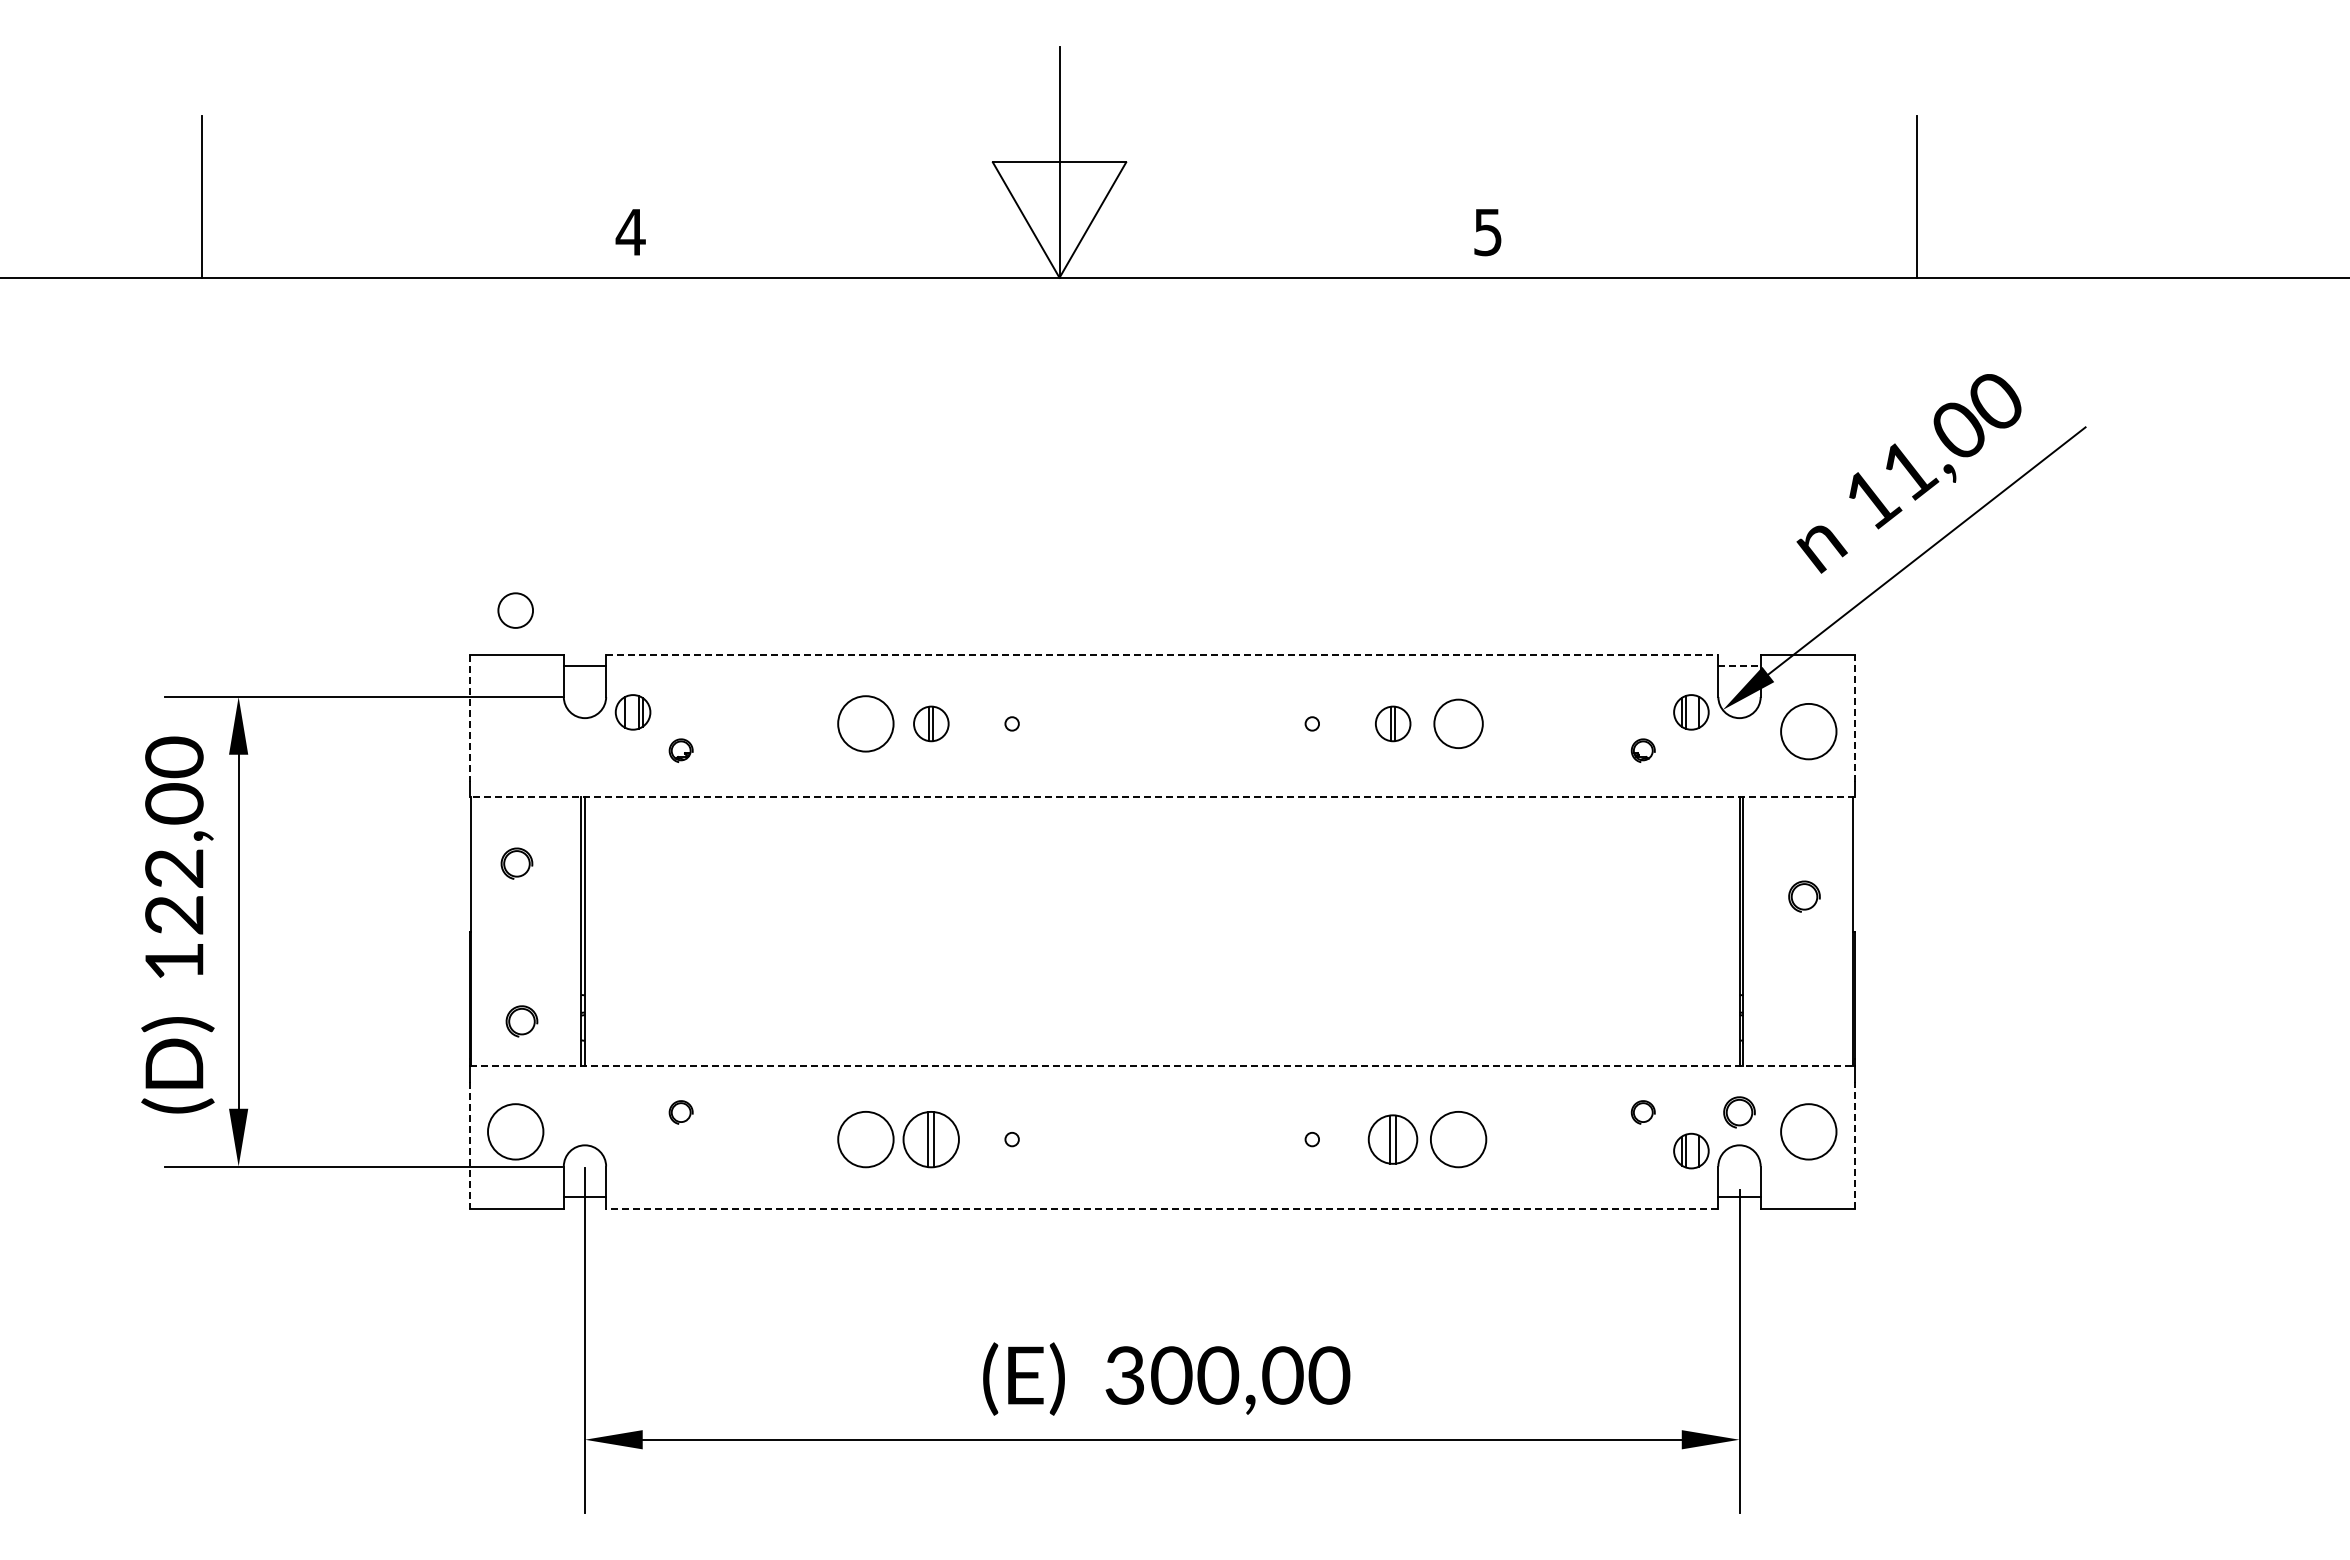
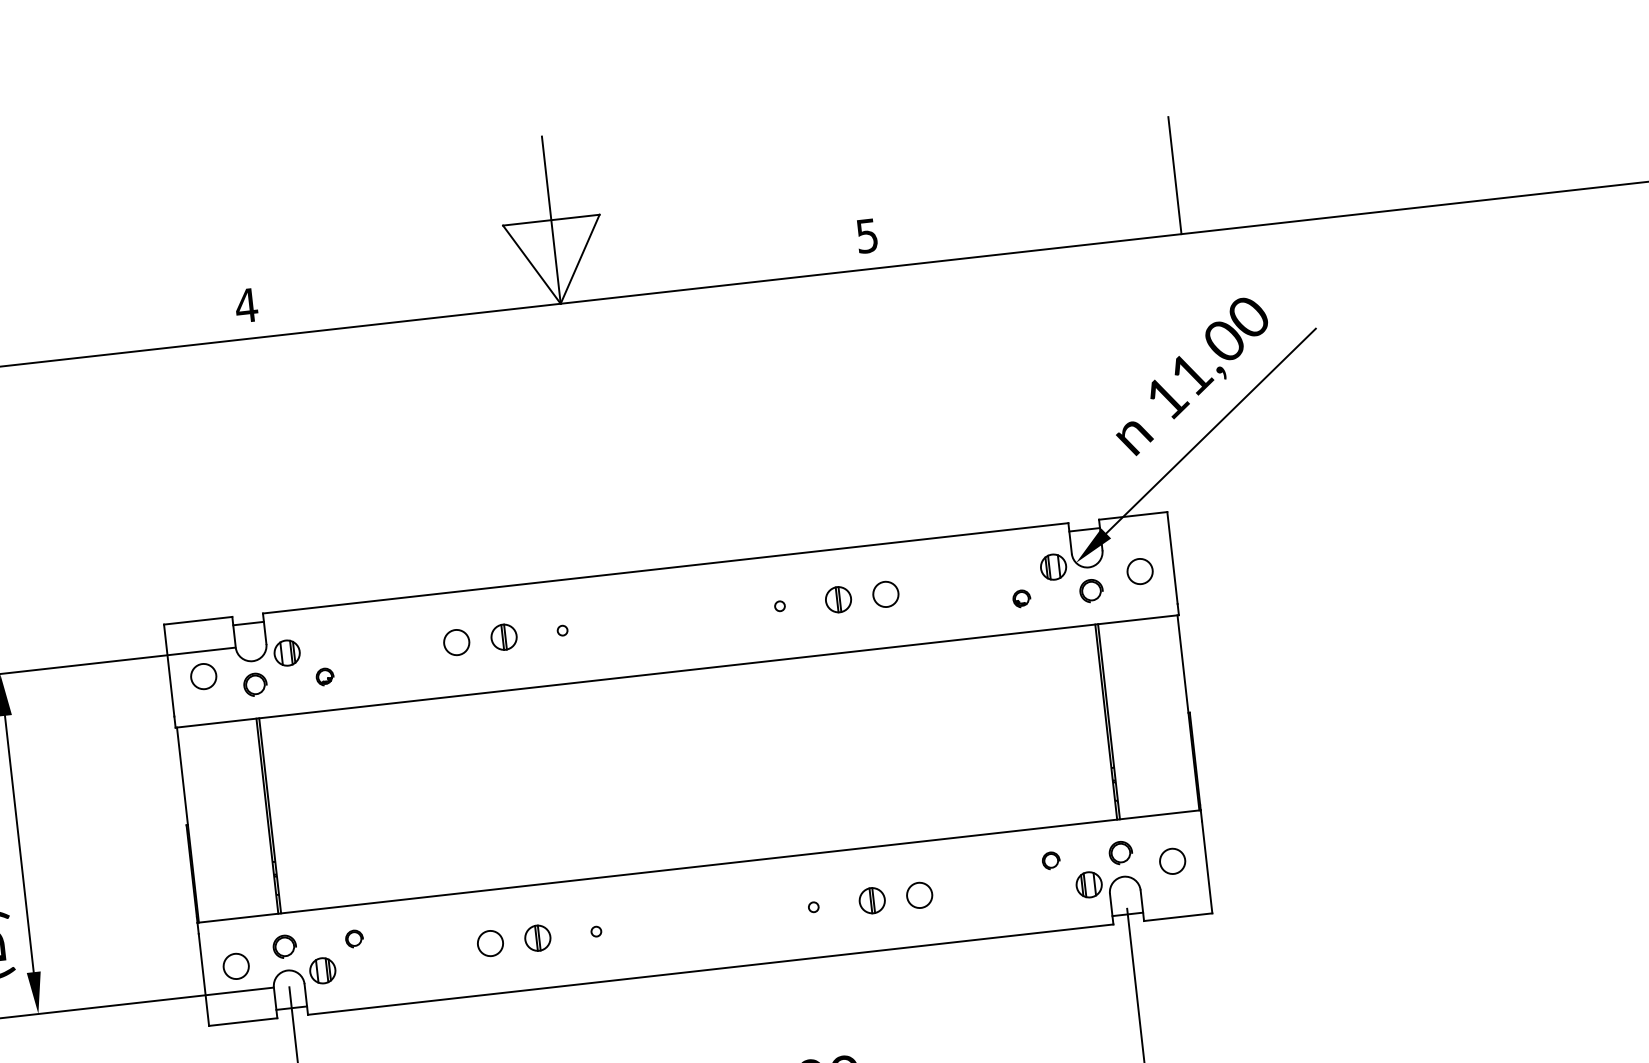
circle: (515, 610) -> (203, 676), moved
line: (1162, 654) -> (665, 568), dashed -> solid
line: (1740, 666) -> (1085, 529), dashed -> solid
line: (1854, 717) -> (1172, 557), dashed -> solid
line: (469, 718) -> (169, 670), dashed -> solid
circle: (865, 723) -> (456, 642), size x0.62
circle: (1458, 723) -> (885, 594), size x0.71
circle: (1808, 731) -> (1139, 571), size x0.62
line: (1162, 797) -> (677, 671), dashed -> solid
part: (516, 863) -> (255, 684), moved
part: (1804, 896) -> (1091, 590), moved
part: (521, 1021) -> (284, 946), moved
line: (1162, 1066) -> (699, 866), dashed -> solid
circle: (515, 1131) -> (236, 966), size x0.62
circle: (1808, 1131) -> (1172, 861), size x0.62
circle: (865, 1139) -> (490, 943), size x0.62
part: (931, 1139) -> (537, 938), size x0.62
part: (1393, 1139) -> (872, 900), size x0.71
circle: (1458, 1139) -> (919, 895), size x0.62
line: (1854, 1144) -> (1206, 866), dashed -> solid
line: (469, 1145) -> (203, 980), dashed -> solid
part: (632, 1150) -> (322, 970), added
line: (1161, 1208) -> (710, 969), dashed -> solid

